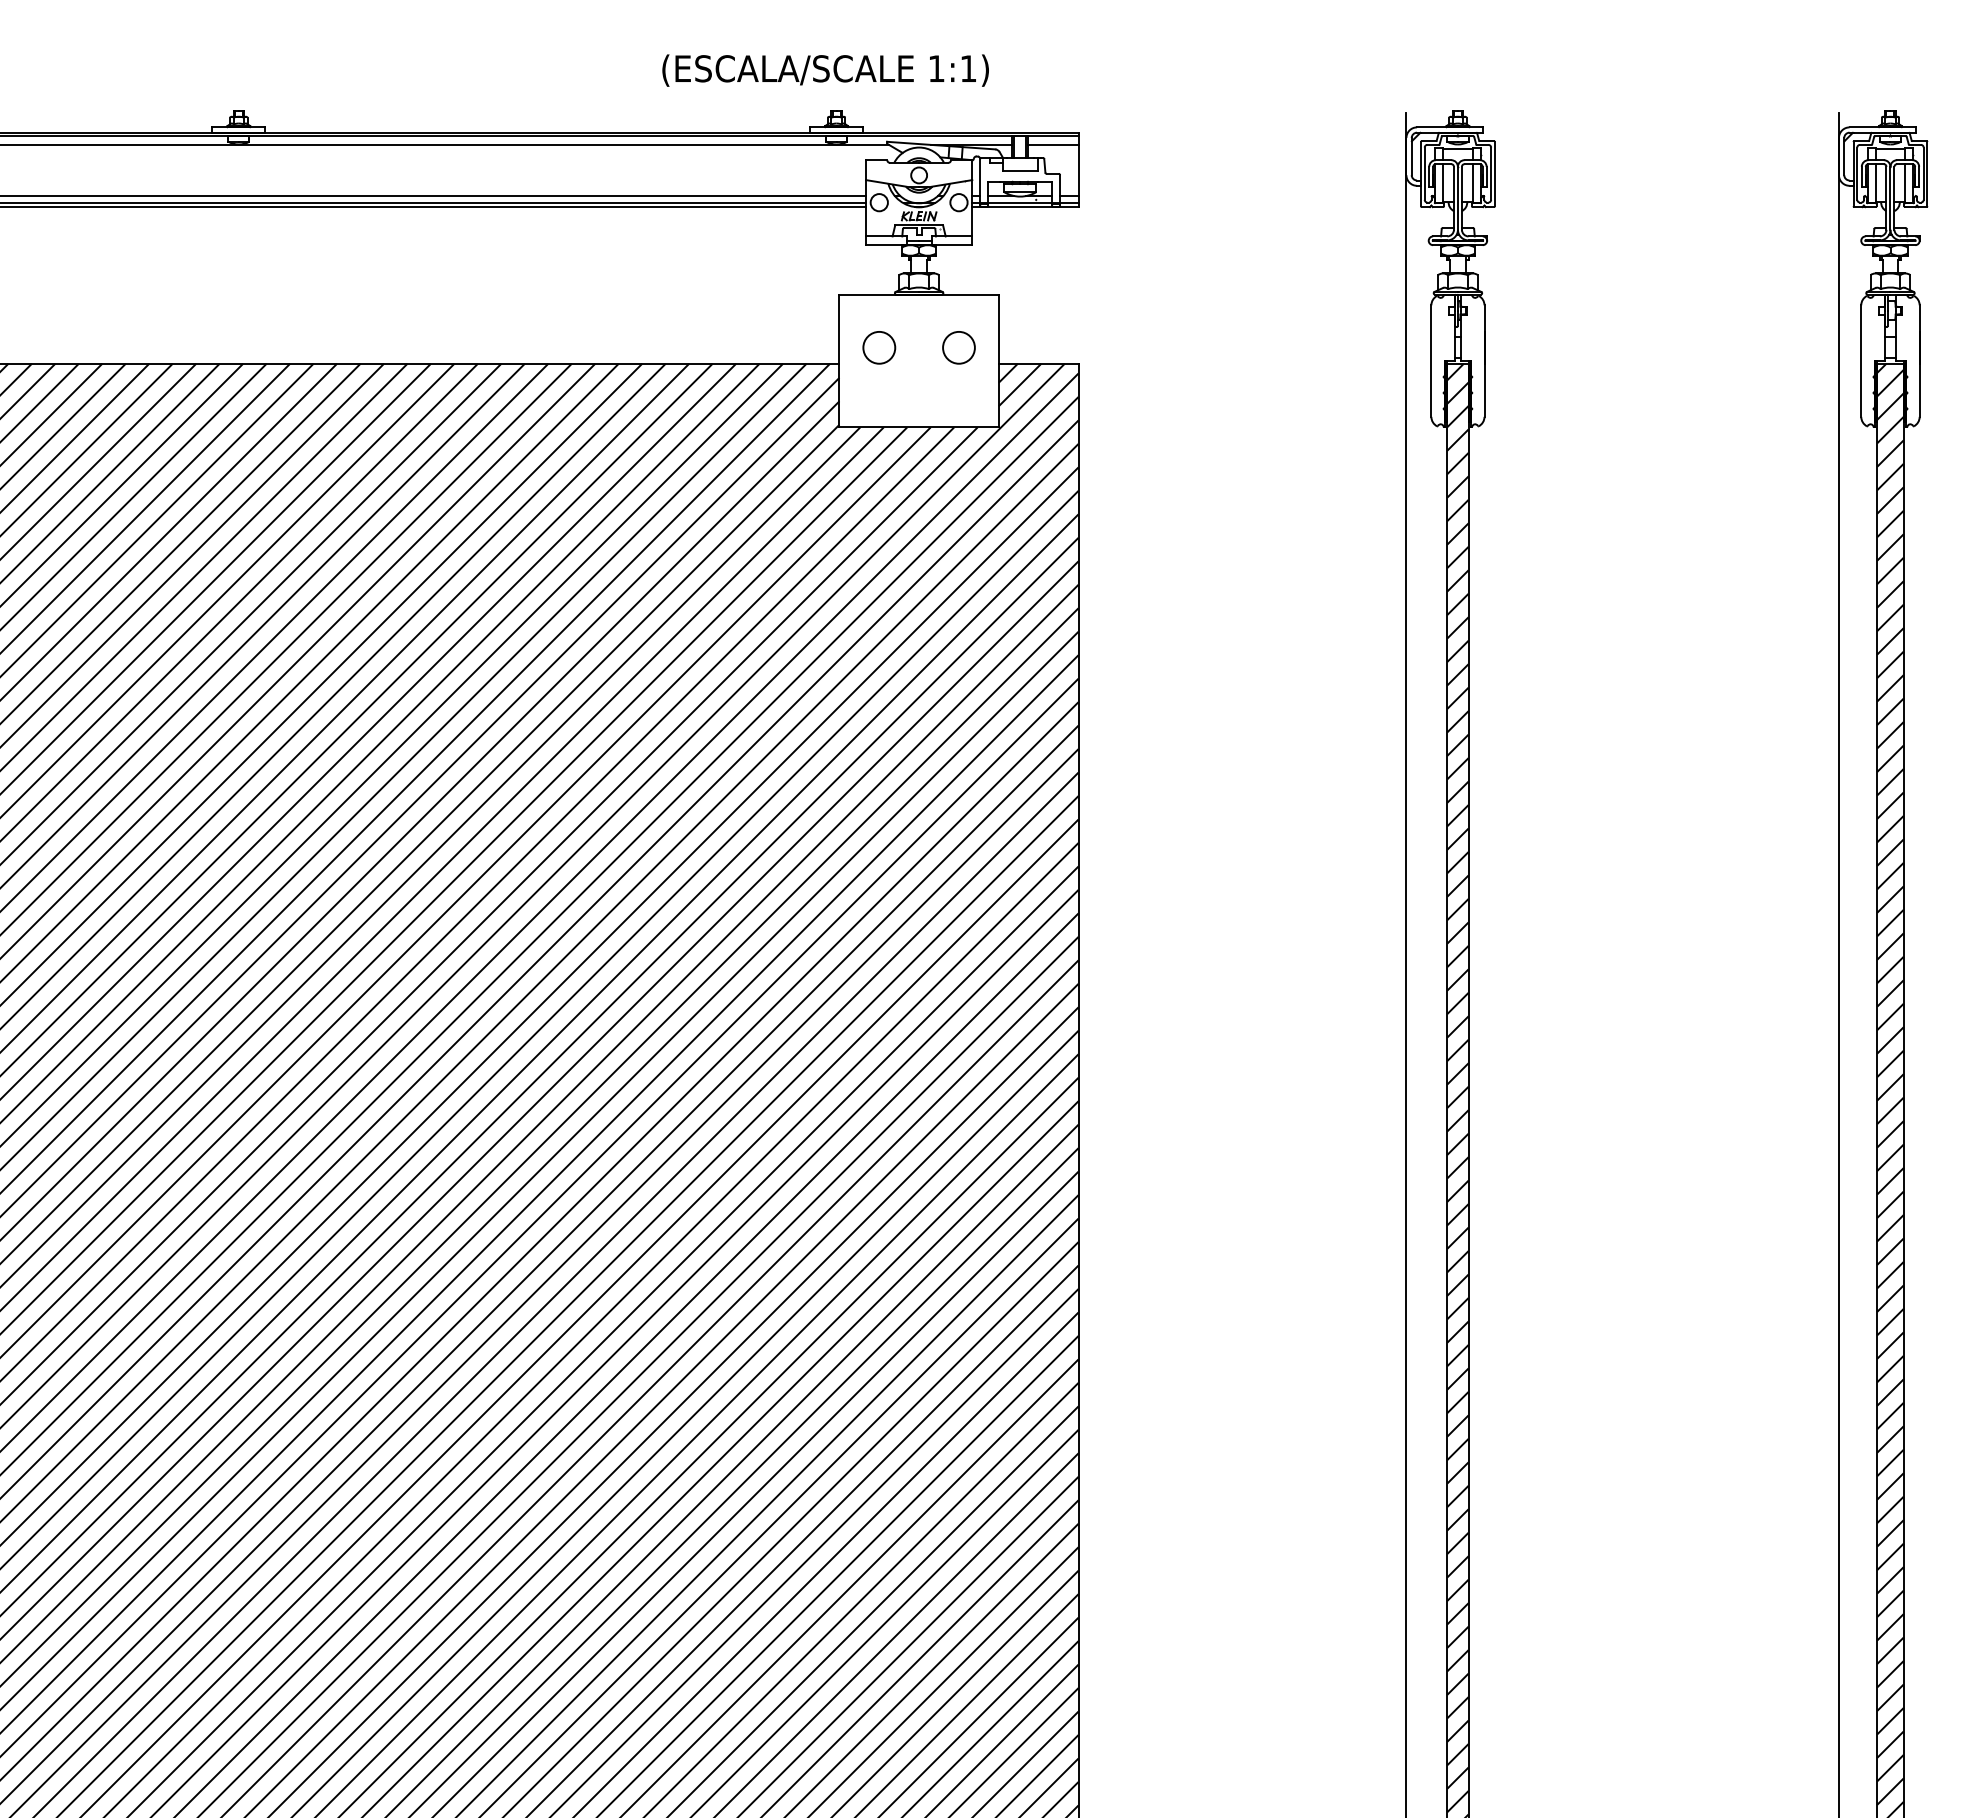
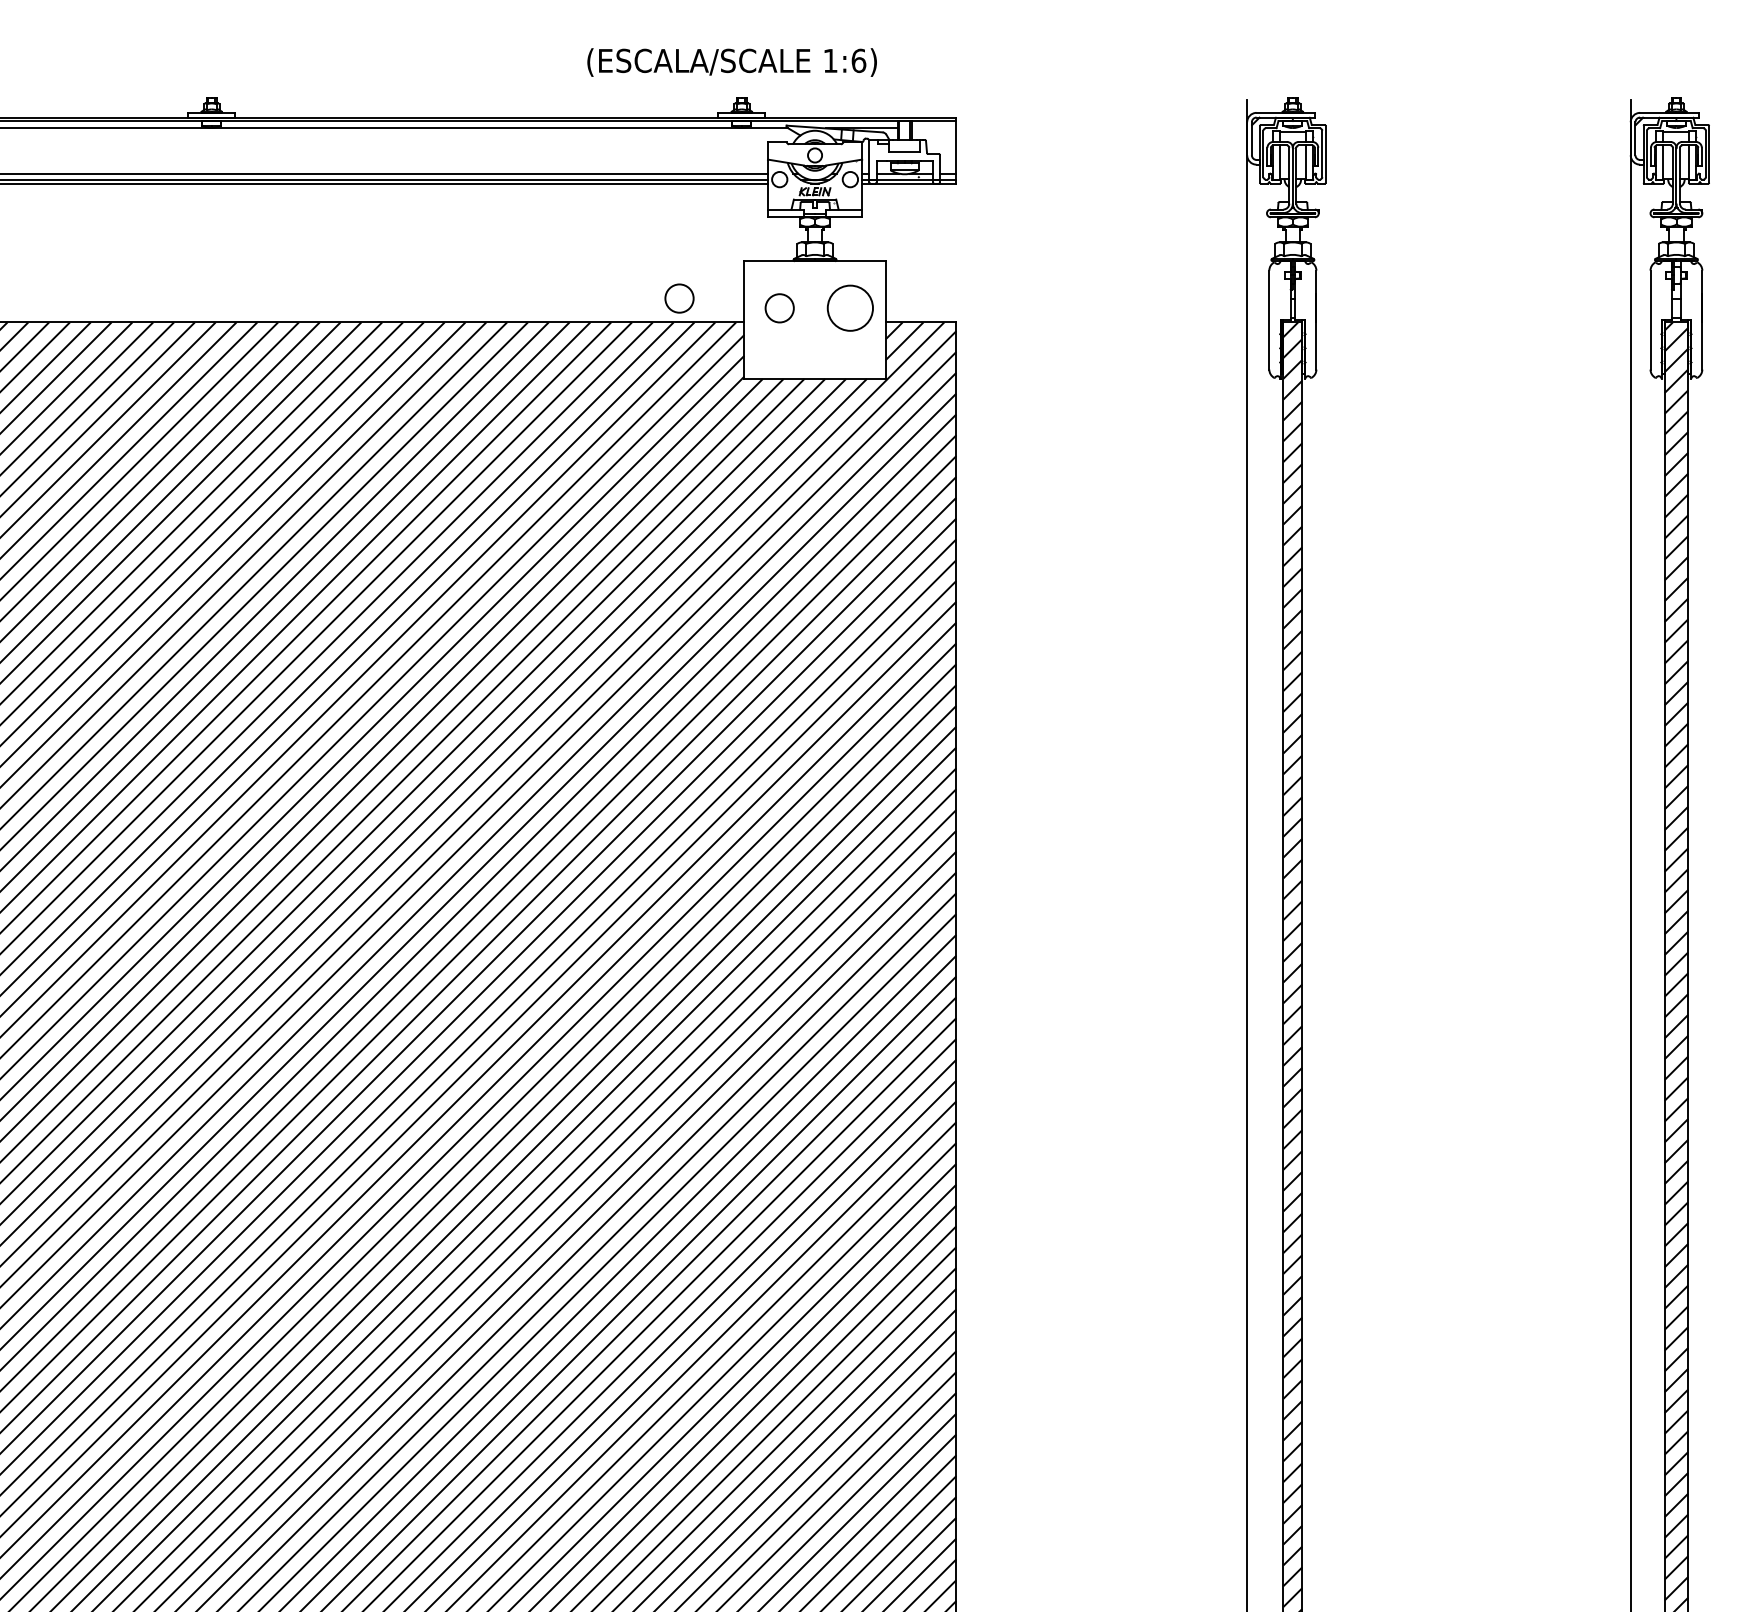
text: (968, 68) -> (858, 60), 1:1) -> 1:6)
line: (1053, 144) -> (934, 128), removed
circle: (766, 336) -> (679, 298), added
circle: (958, 347) -> (849, 308), size x1.6

